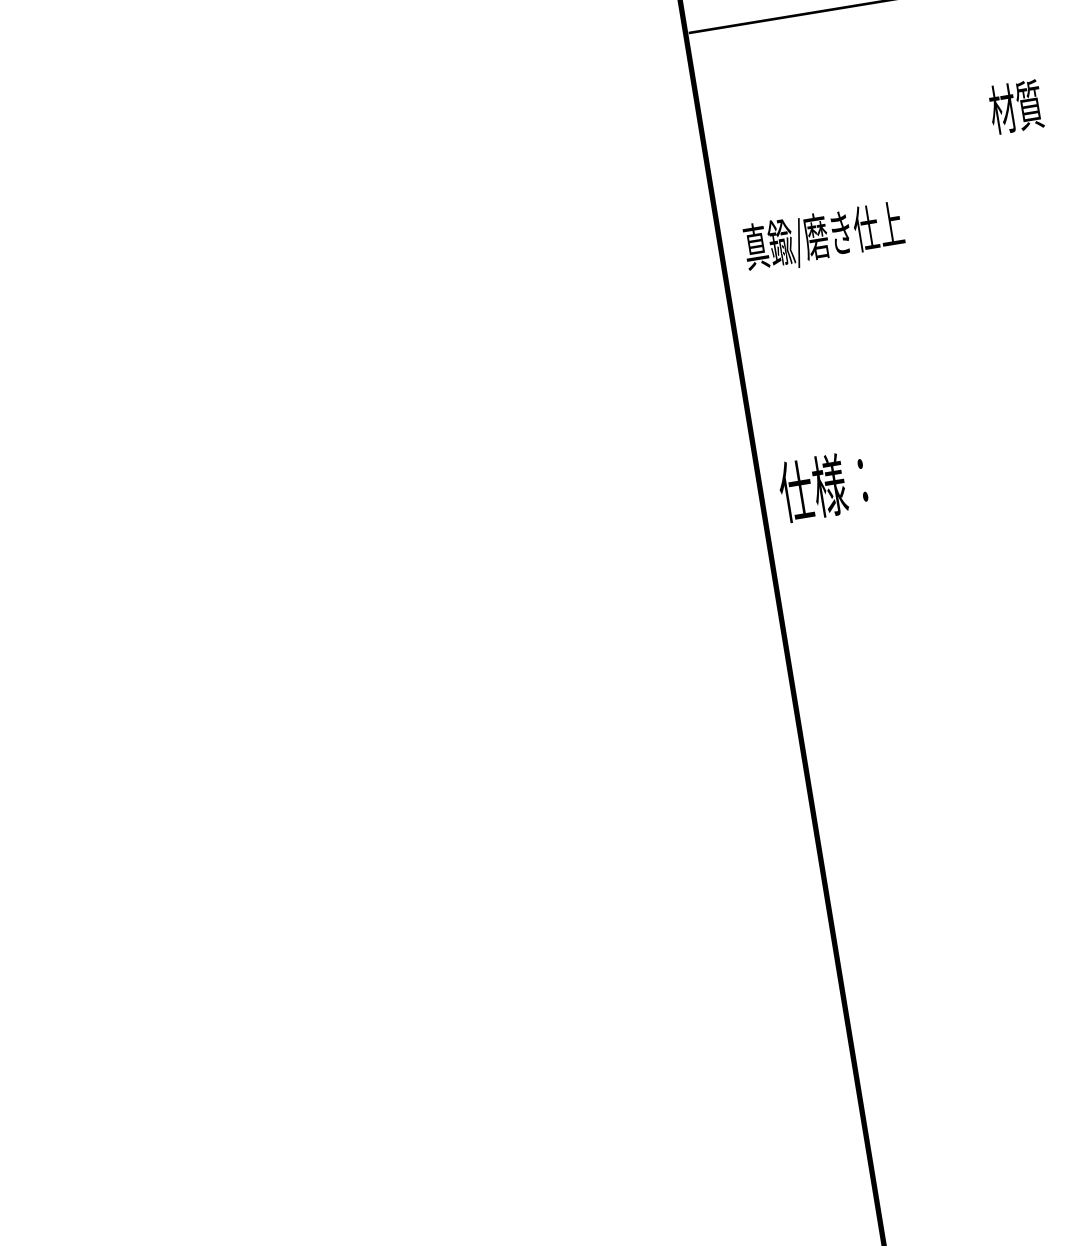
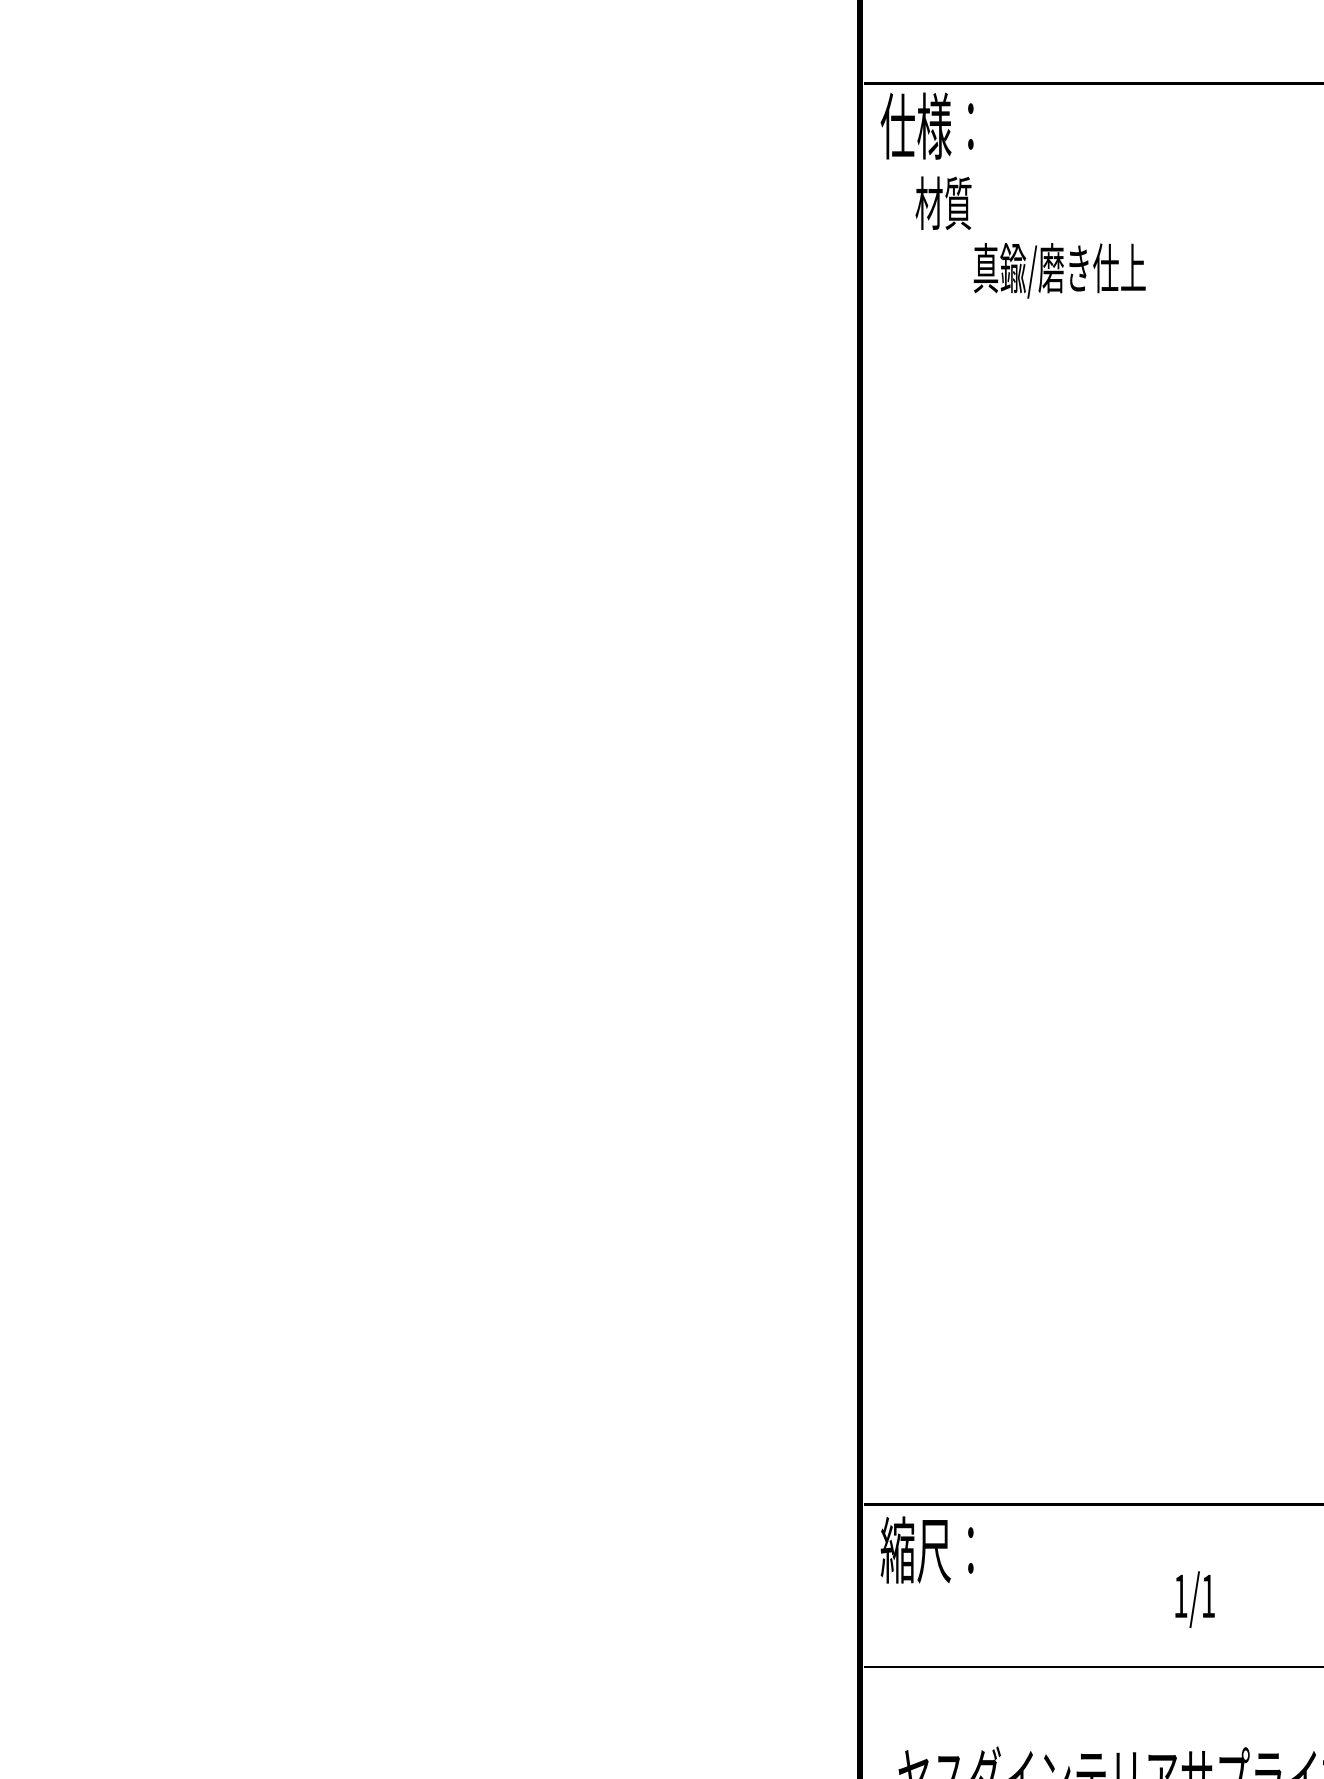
text: (1015, 106) -> (943, 202), moved
text: (823, 237) -> (1059, 270), moved
text: (822, 486) -> (926, 125), moved

